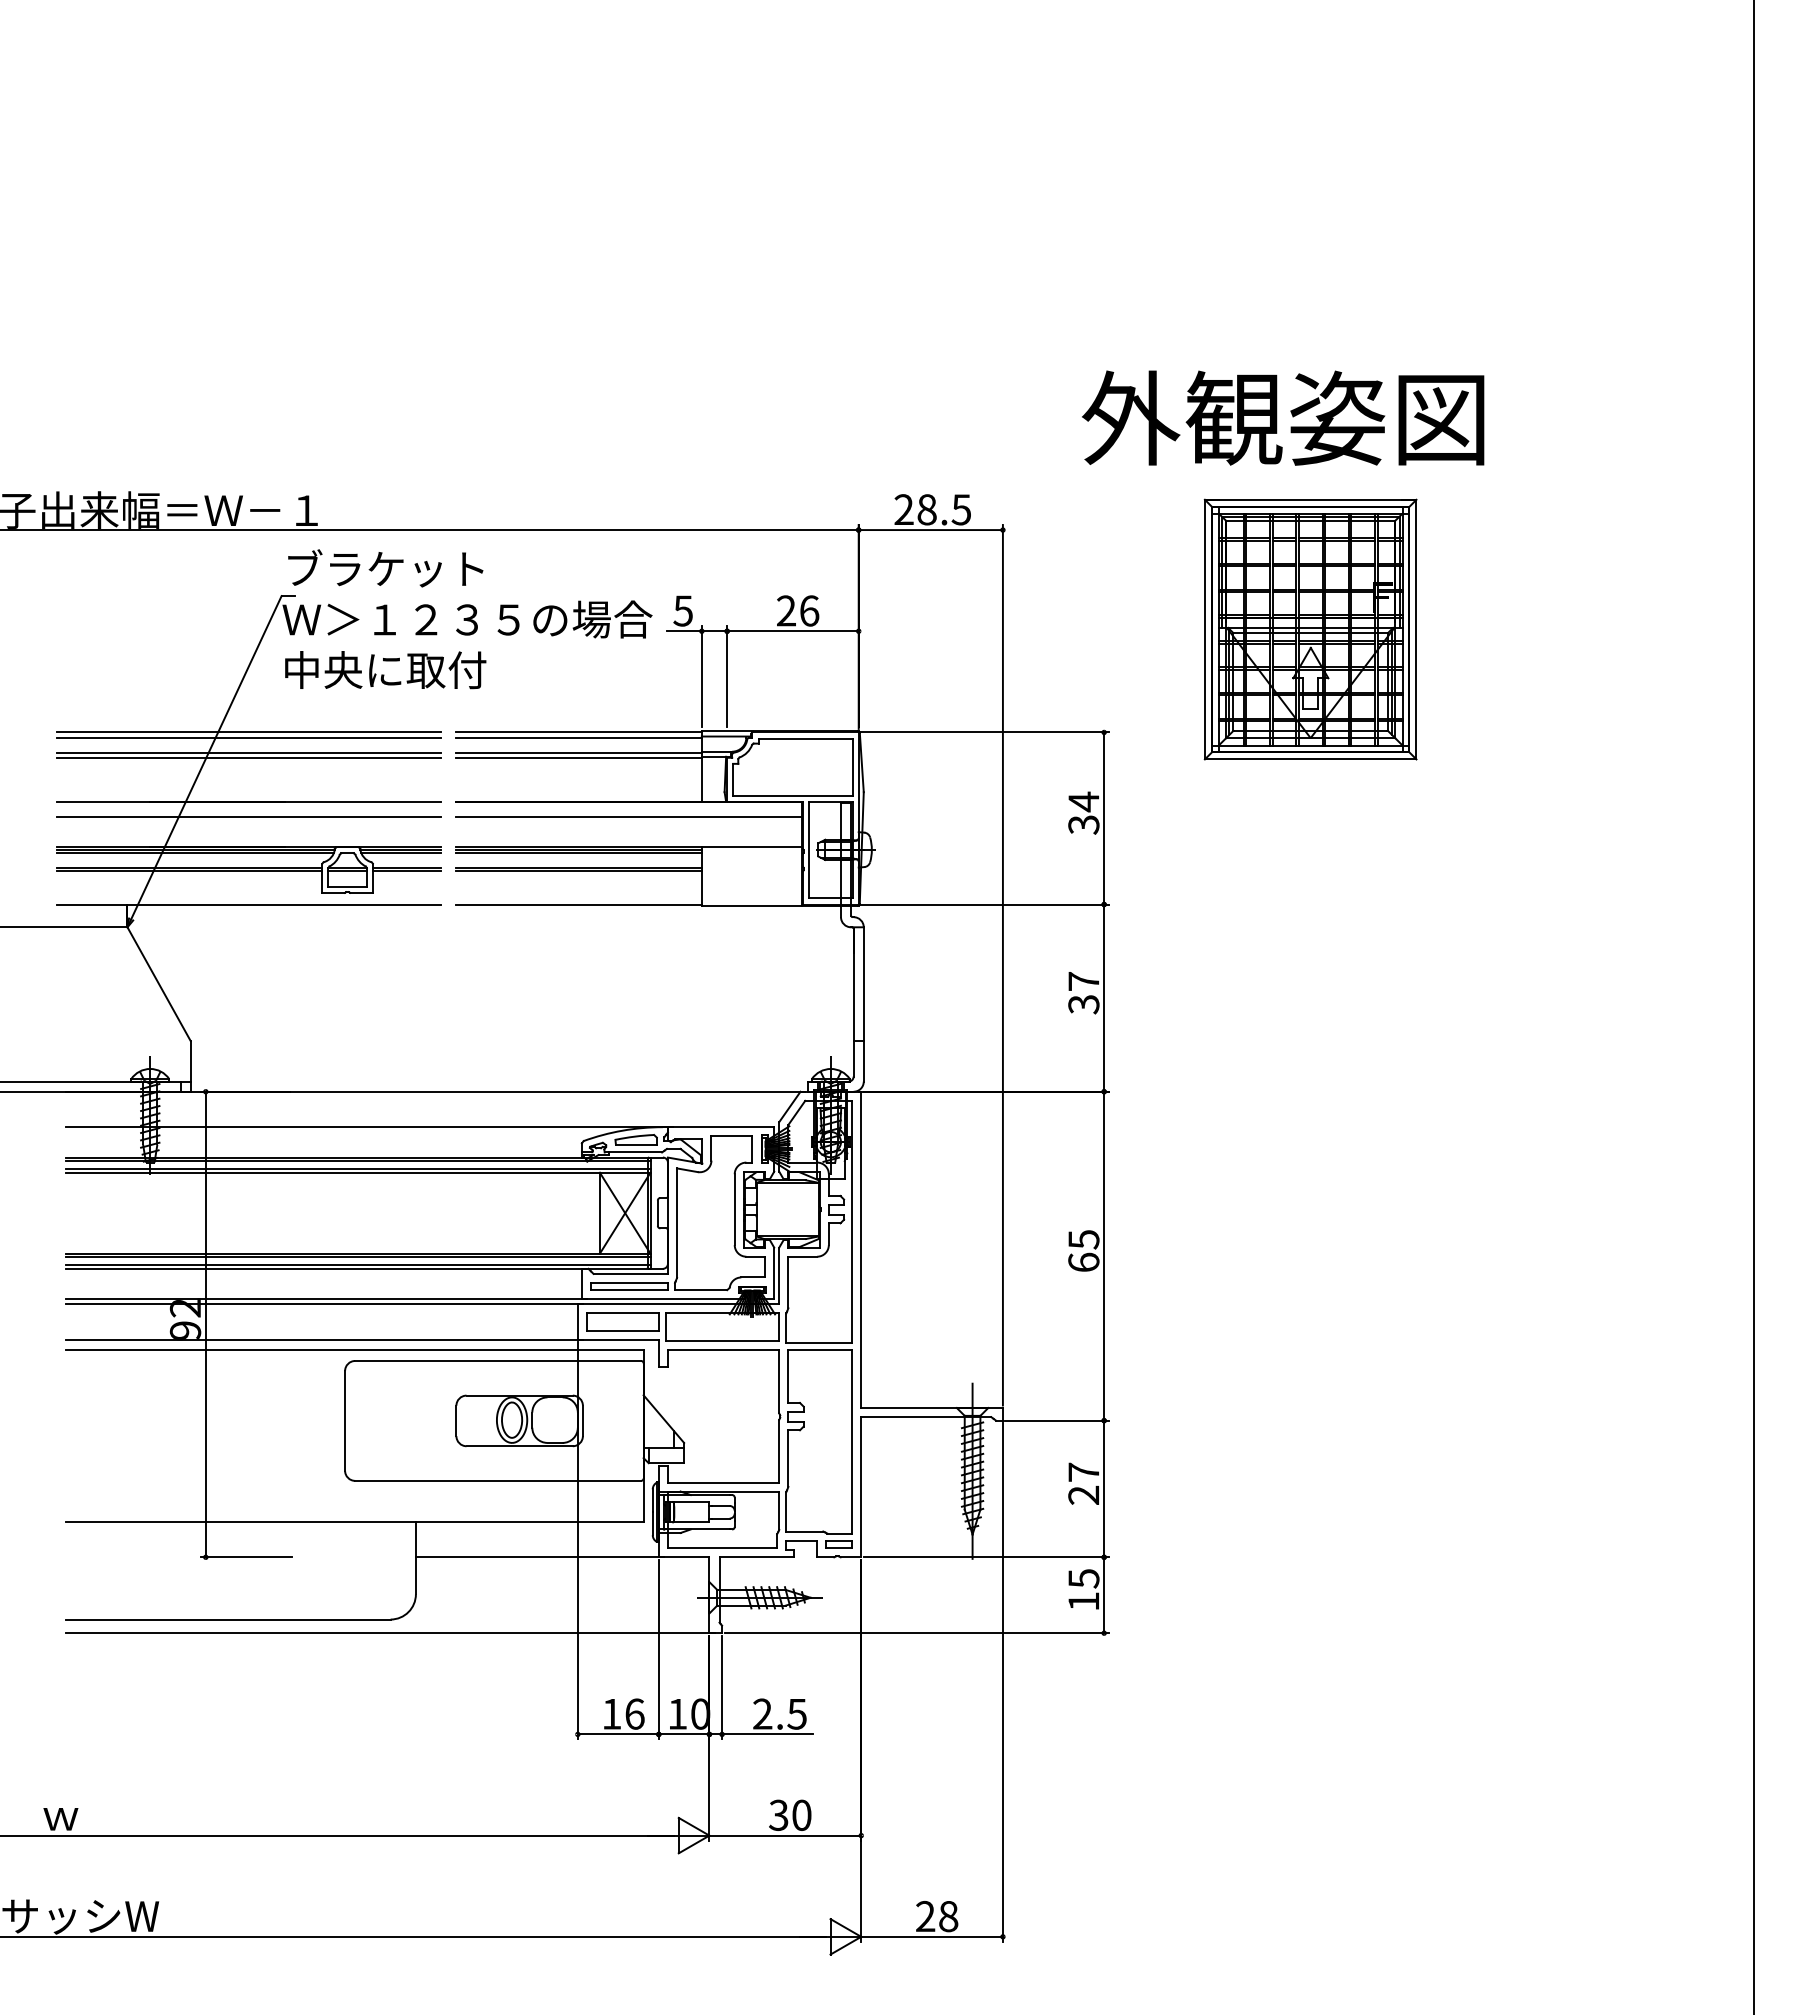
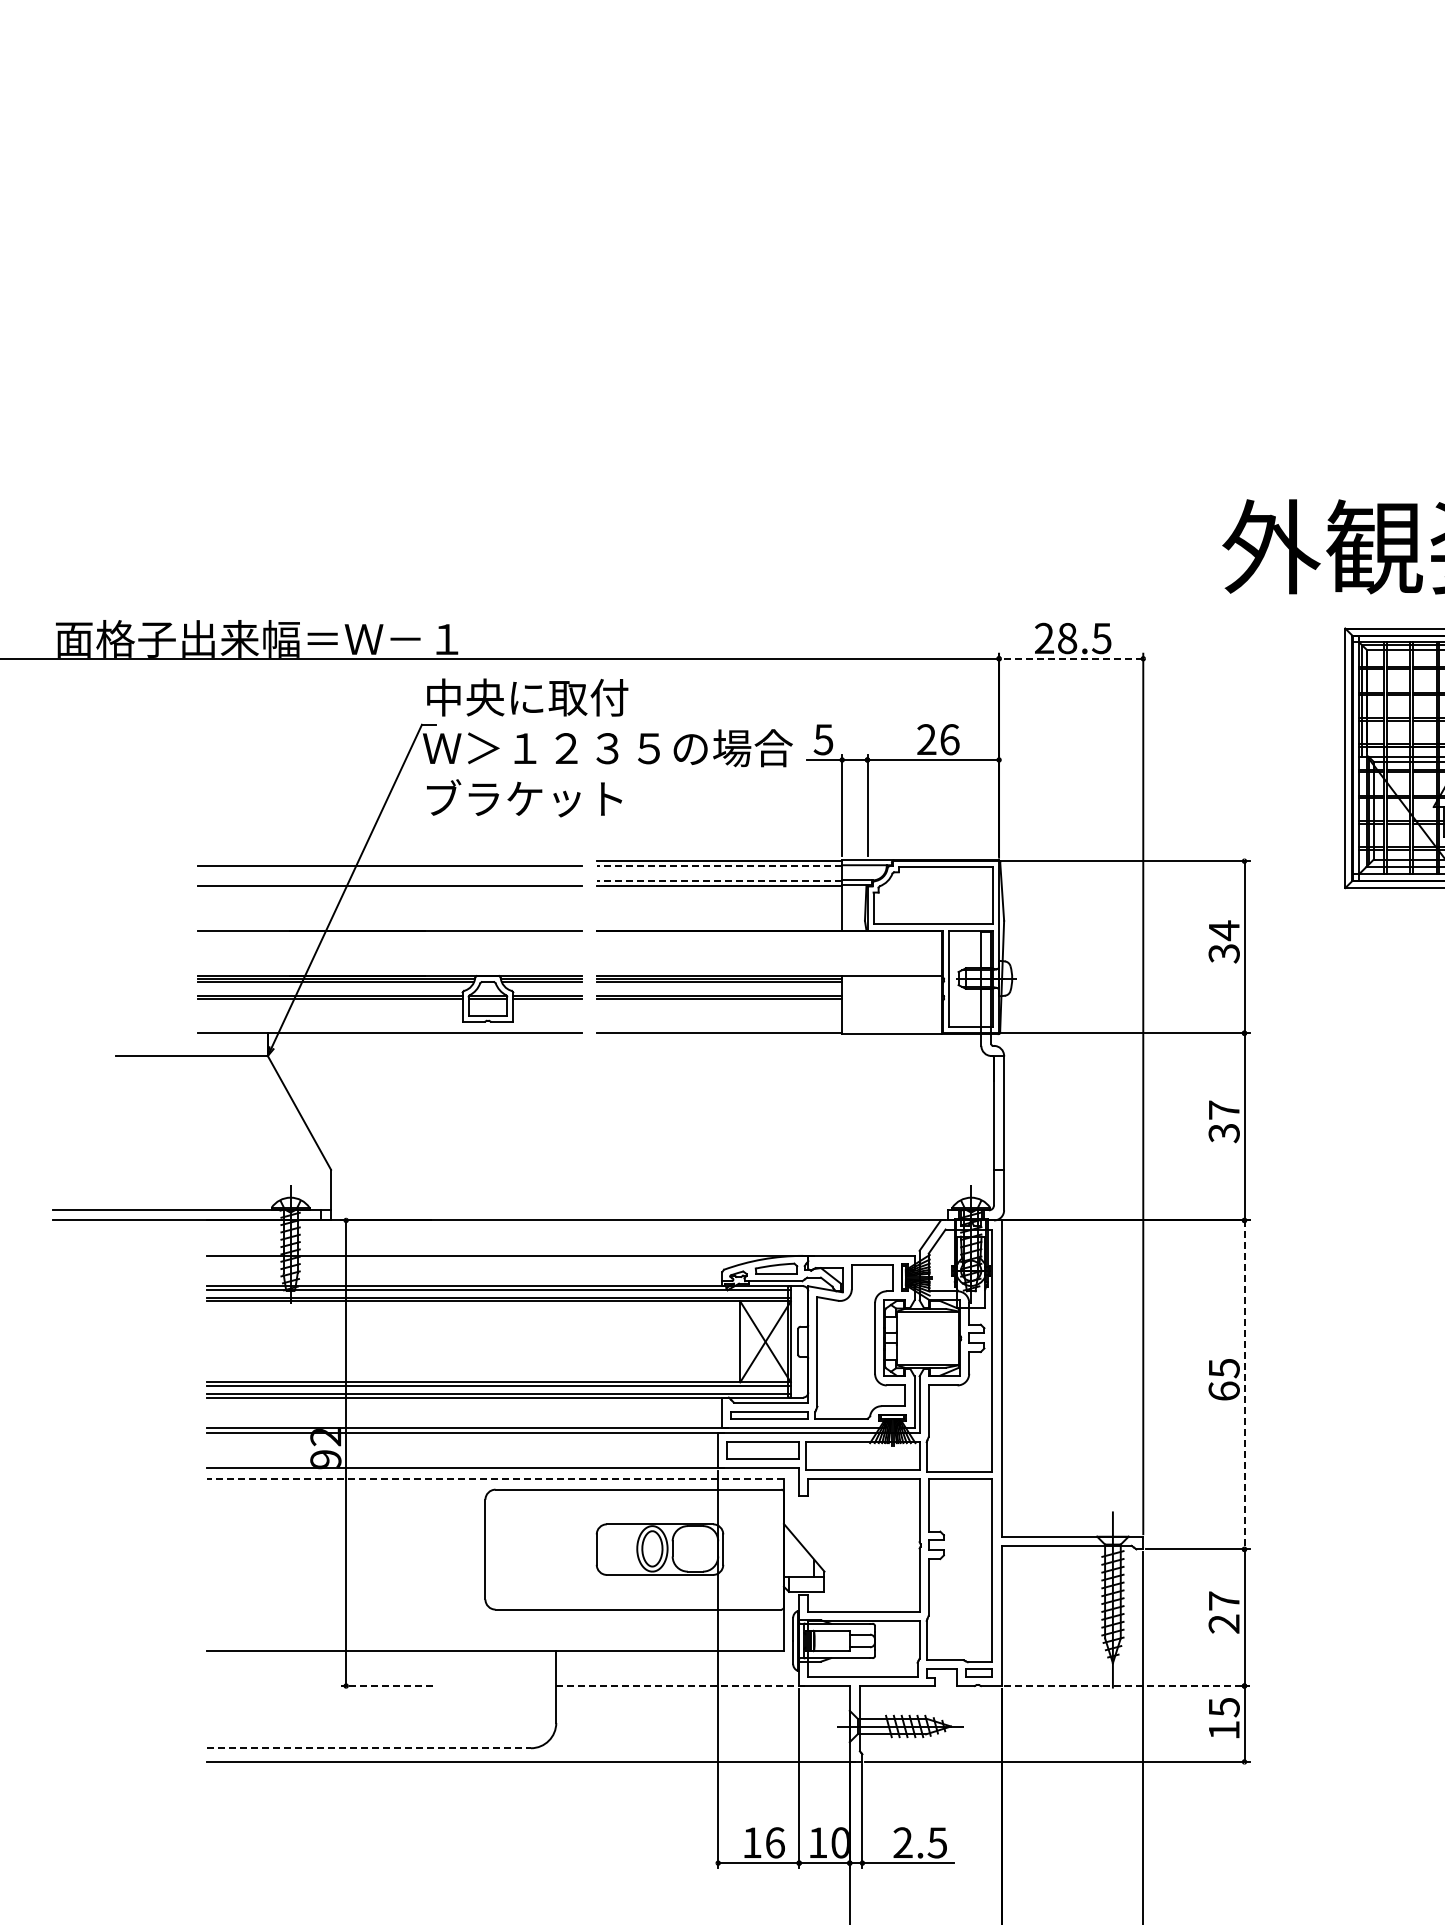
line: (930, 530) -> (1070, 659), solid -> dashed
text: (386, 568) -> (526, 697), ブラケット -> 中央に取付
text: (385, 669) -> (525, 798), 中央に取付 -> ブラケット
line: (249, 732) -> (389, 861), removed
line: (579, 737) -> (719, 866), solid -> dashed
line: (249, 752) -> (389, 881), removed
line: (579, 752) -> (719, 881), solid -> dashed
line: (249, 816) -> (389, 945), removed
line: (628, 816) -> (768, 945), removed
line: (1104, 1256) -> (1244, 1385), solid -> dashed
line: (354, 1349) -> (494, 1478), solid -> dashed
line: (246, 1557) -> (386, 1686), solid -> dashed
line: (539, 1557) -> (679, 1686), solid -> dashed
line: (986, 1557) -> (1126, 1686), solid -> dashed
line: (228, 1619) -> (368, 1748), solid -> dashed

